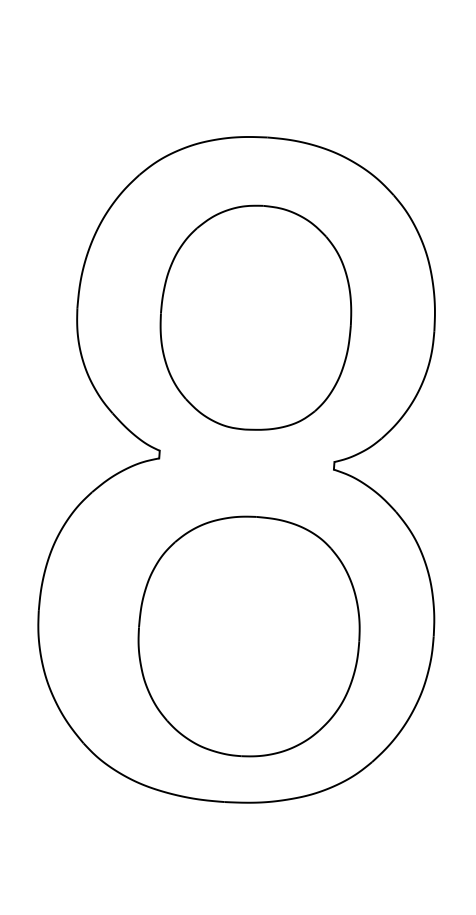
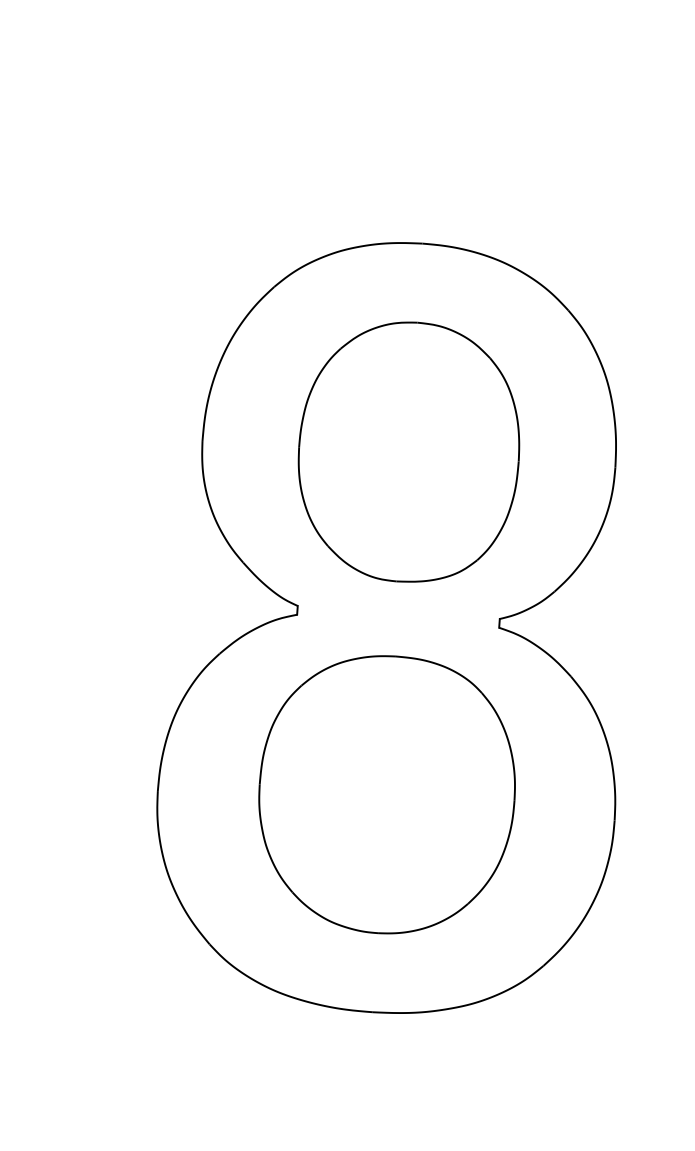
part: (248, 636) -> (386, 794), moved

